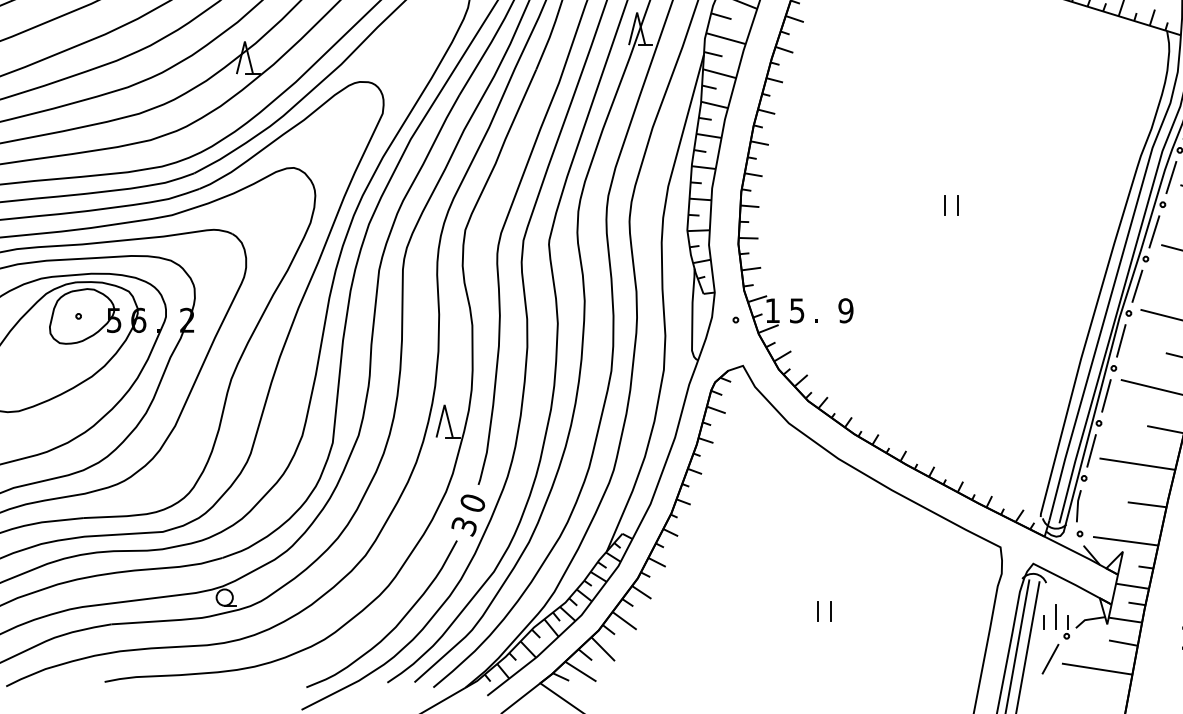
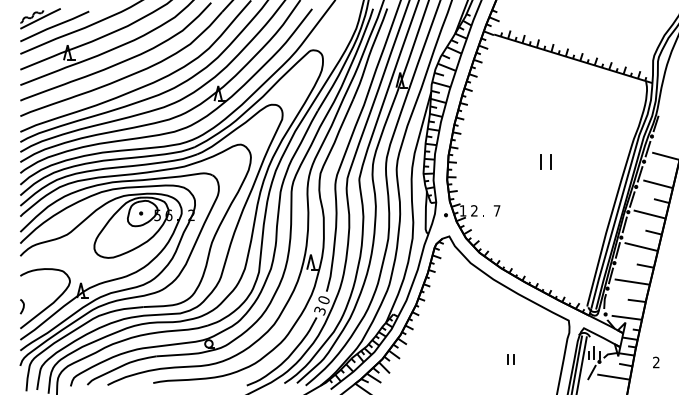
part: (950, 206) -> (545, 162), size x1.6
text: (797, 309) -> (474, 210), 5 -> 2
text: (844, 309) -> (496, 210), 9 -> 7
part: (823, 611) -> (510, 359), moved

